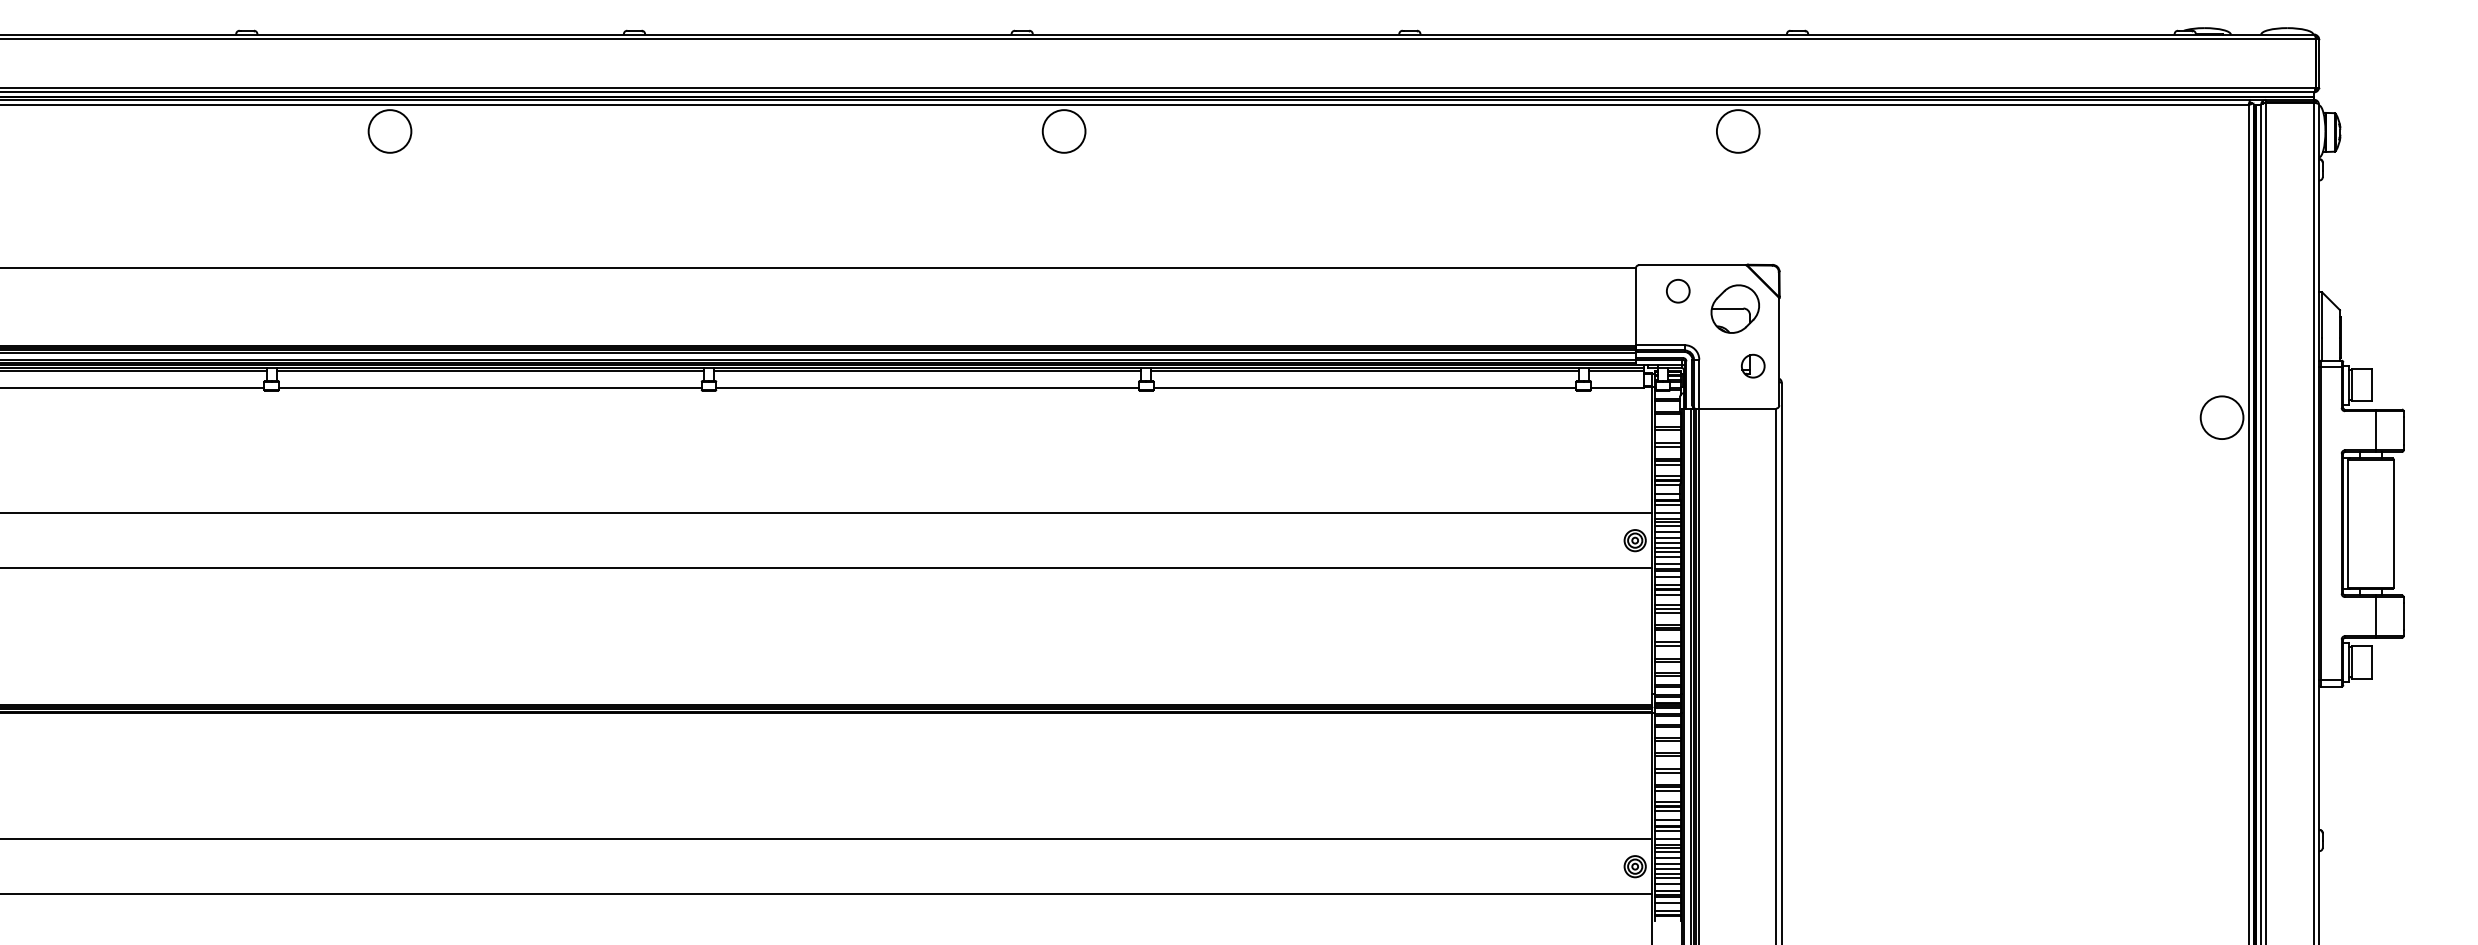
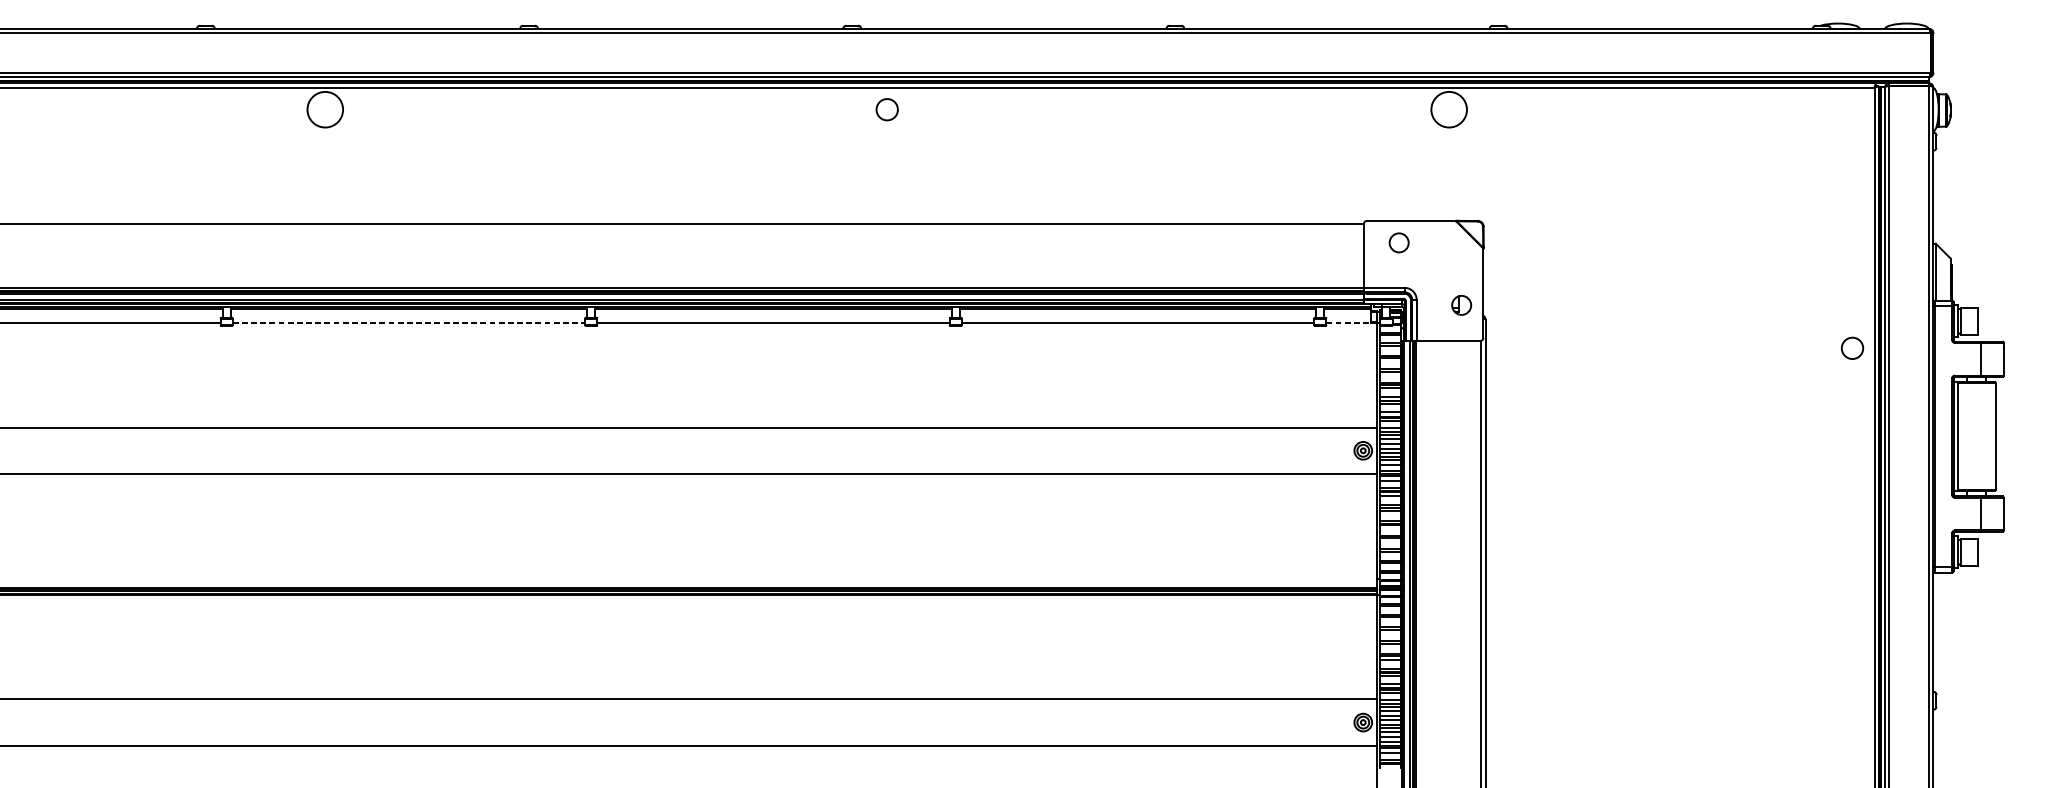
circle: (1063, 131) -> (886, 109), size x0.6
part: (1734, 308) -> (1446, 257), removed
line: (490, 387) -> (409, 323), solid -> dashed
line: (1618, 387) -> (1349, 323), solid -> dashed
circle: (2221, 417) -> (1852, 348), size x0.6

